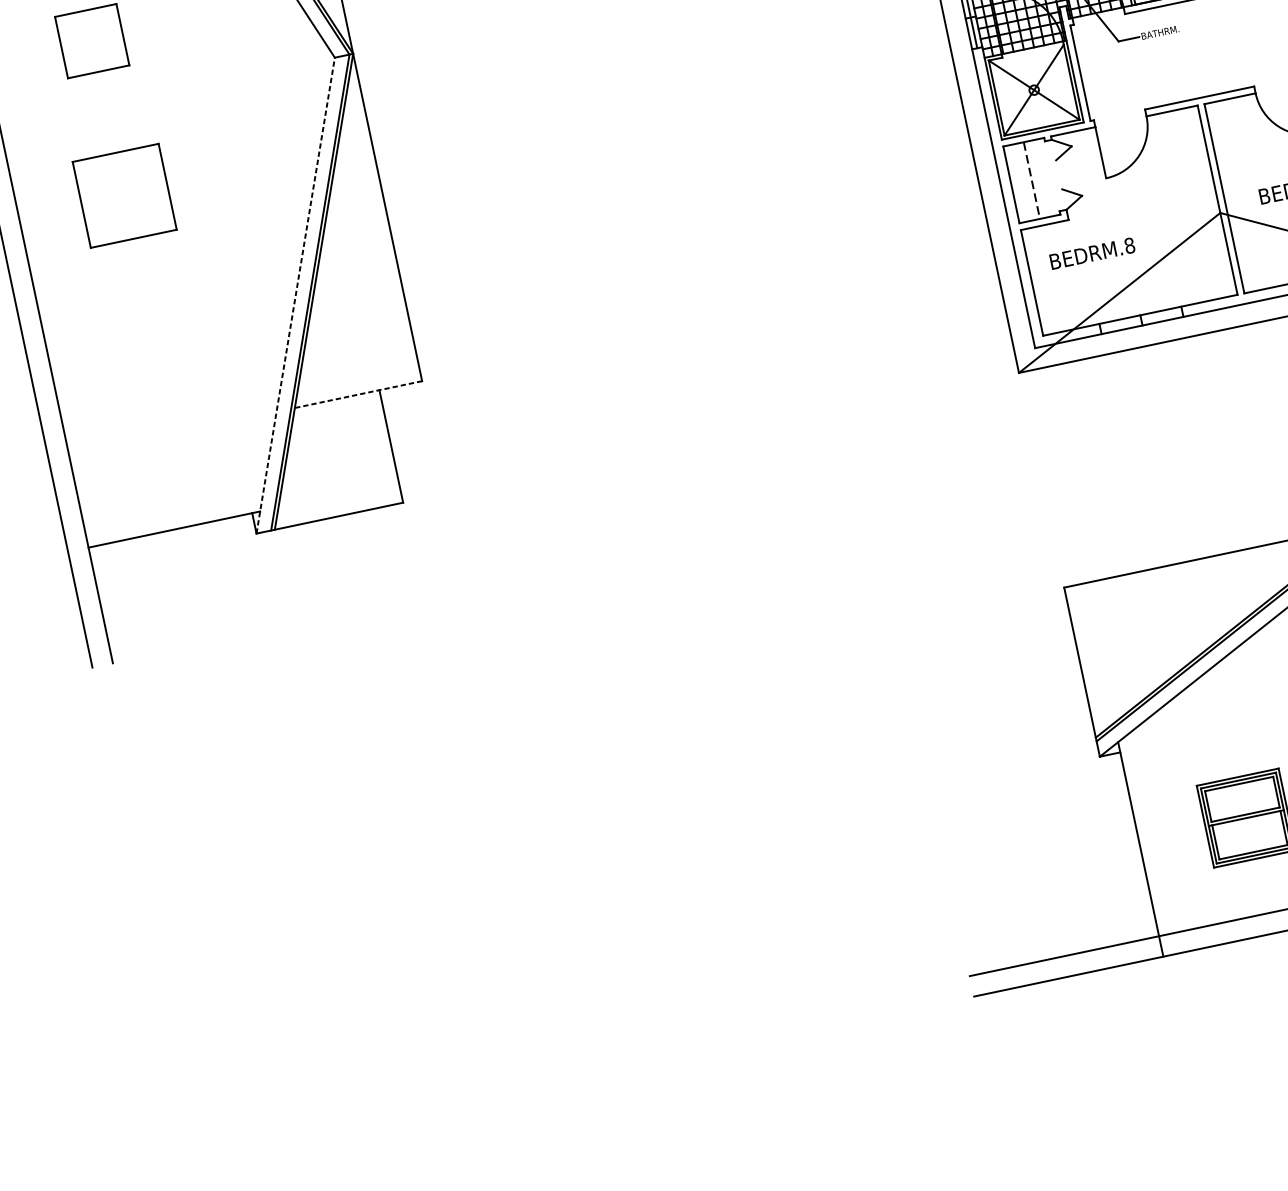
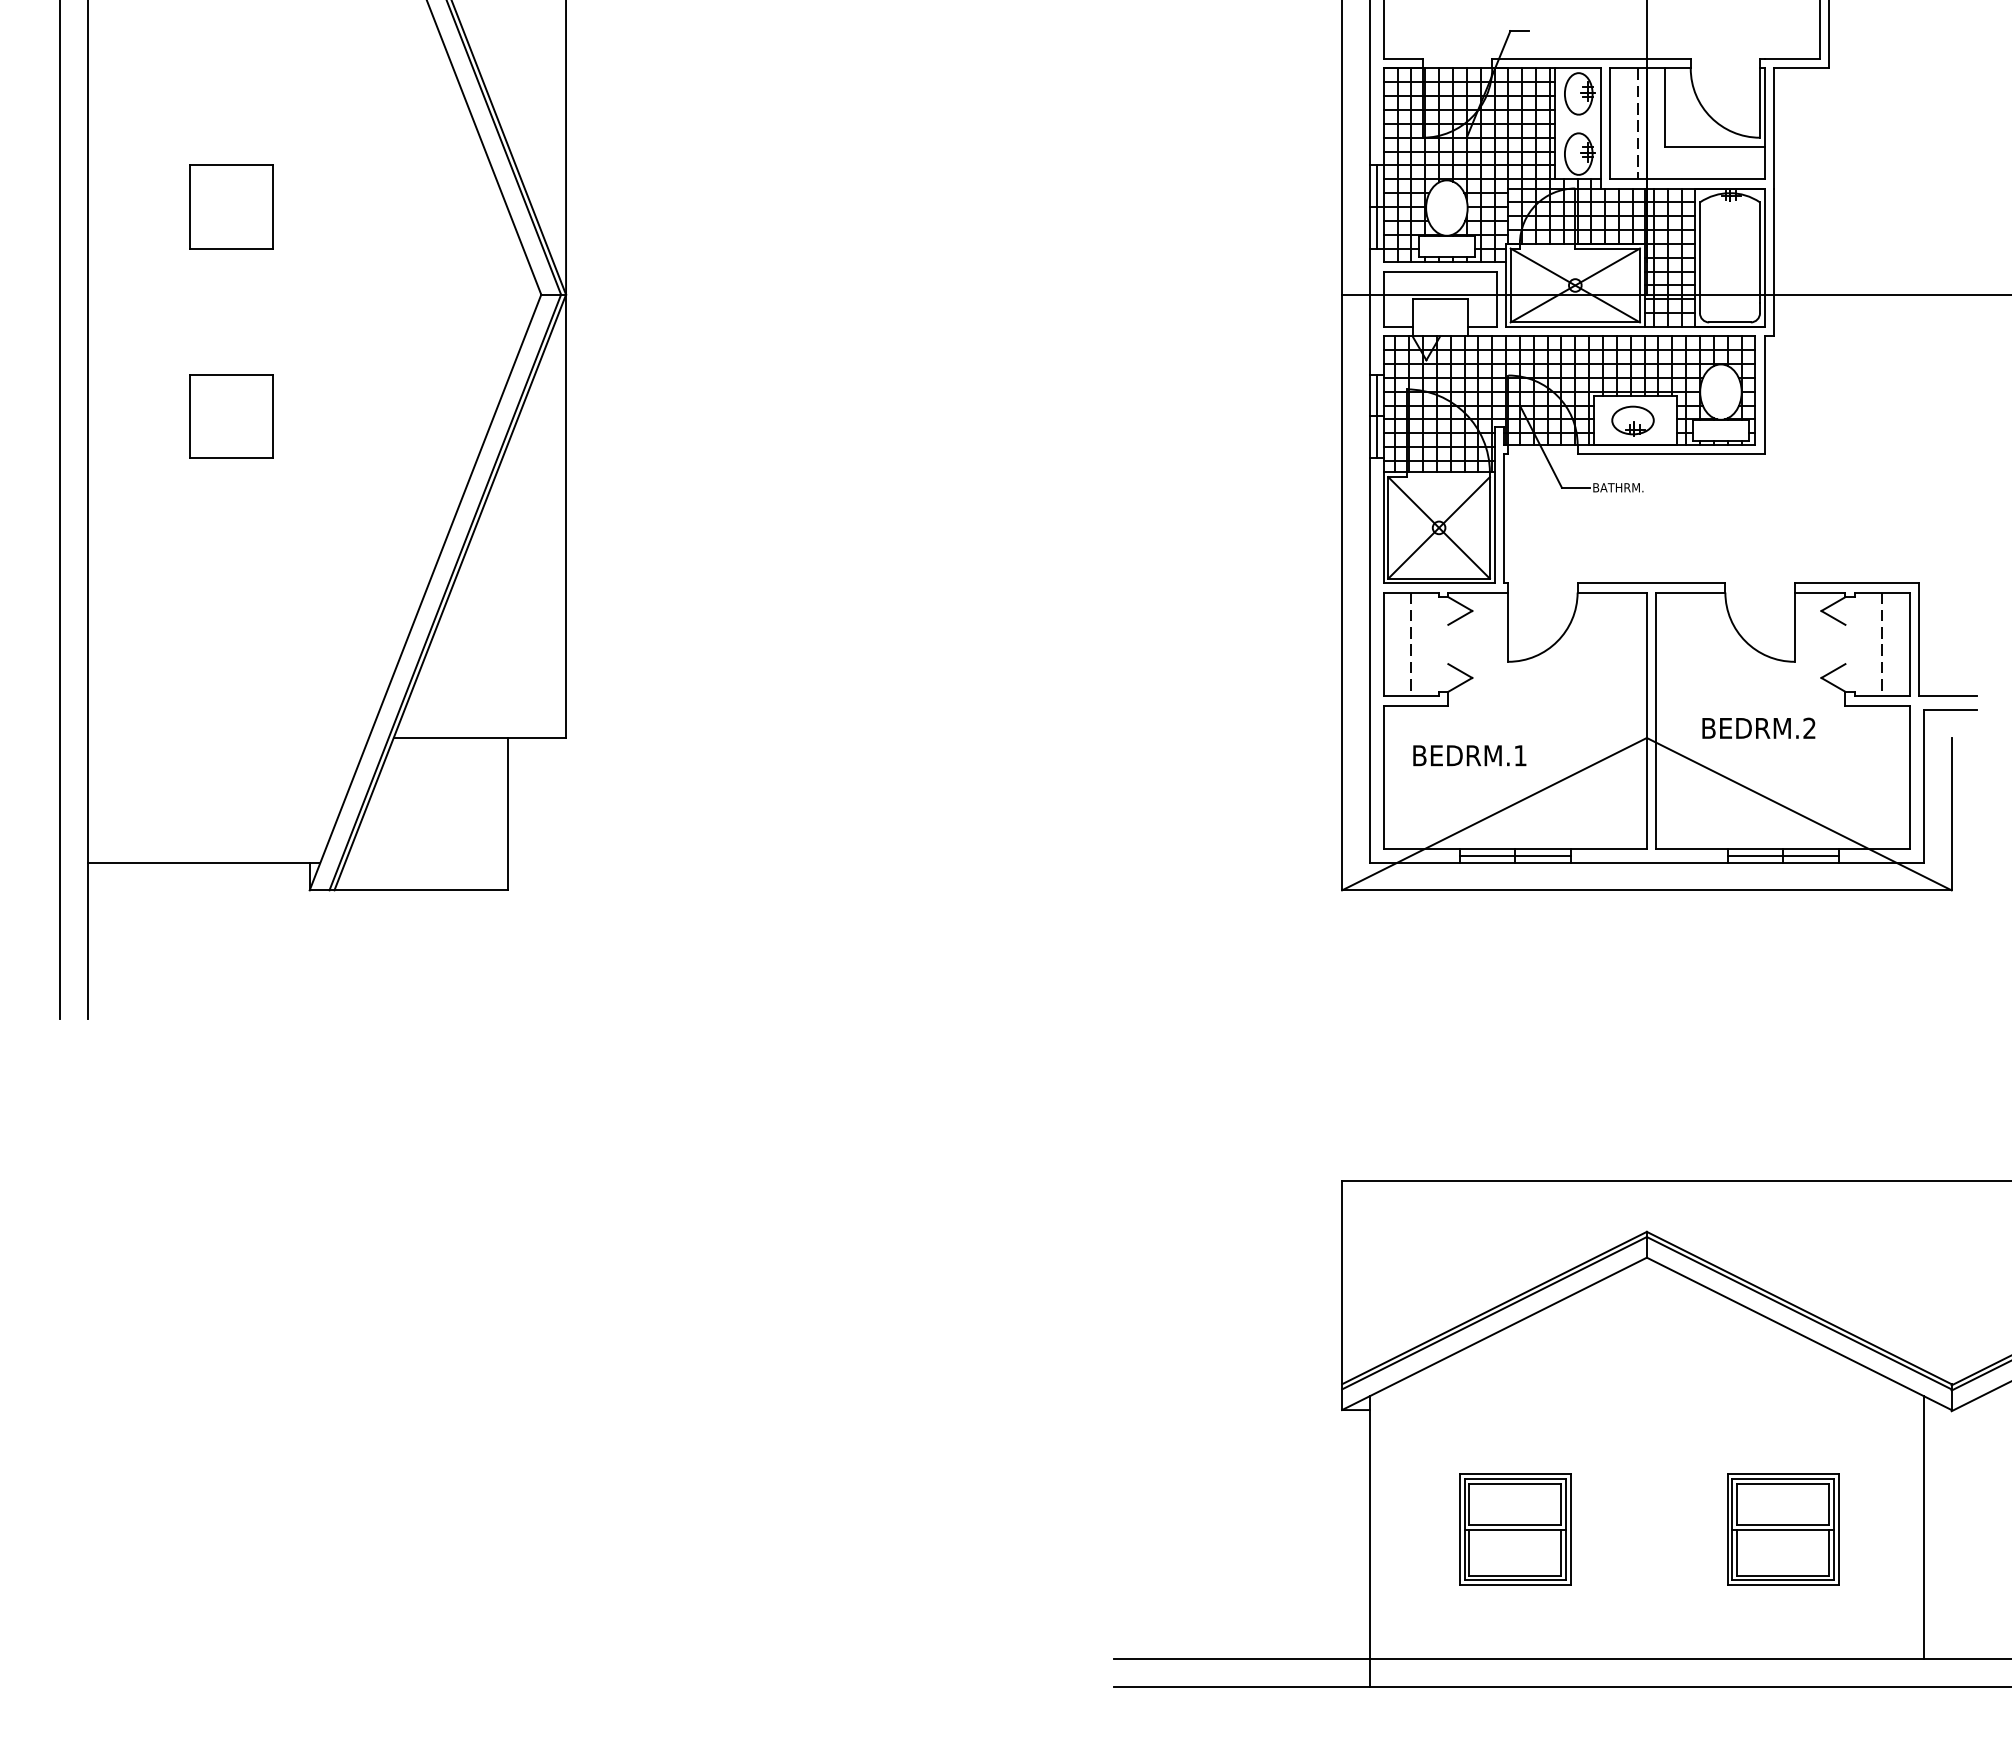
part: (125, 195) -> (231, 416), size x0.71
text: (1129, 245) -> (1520, 755), BEDRM.8 -> BEDRM.1
line: (295, 295) -> (425, 592), dashed -> solid
line: (1140, 320) -> (1514, 855), added
line: (358, 394) -> (479, 737), dashed -> solid

